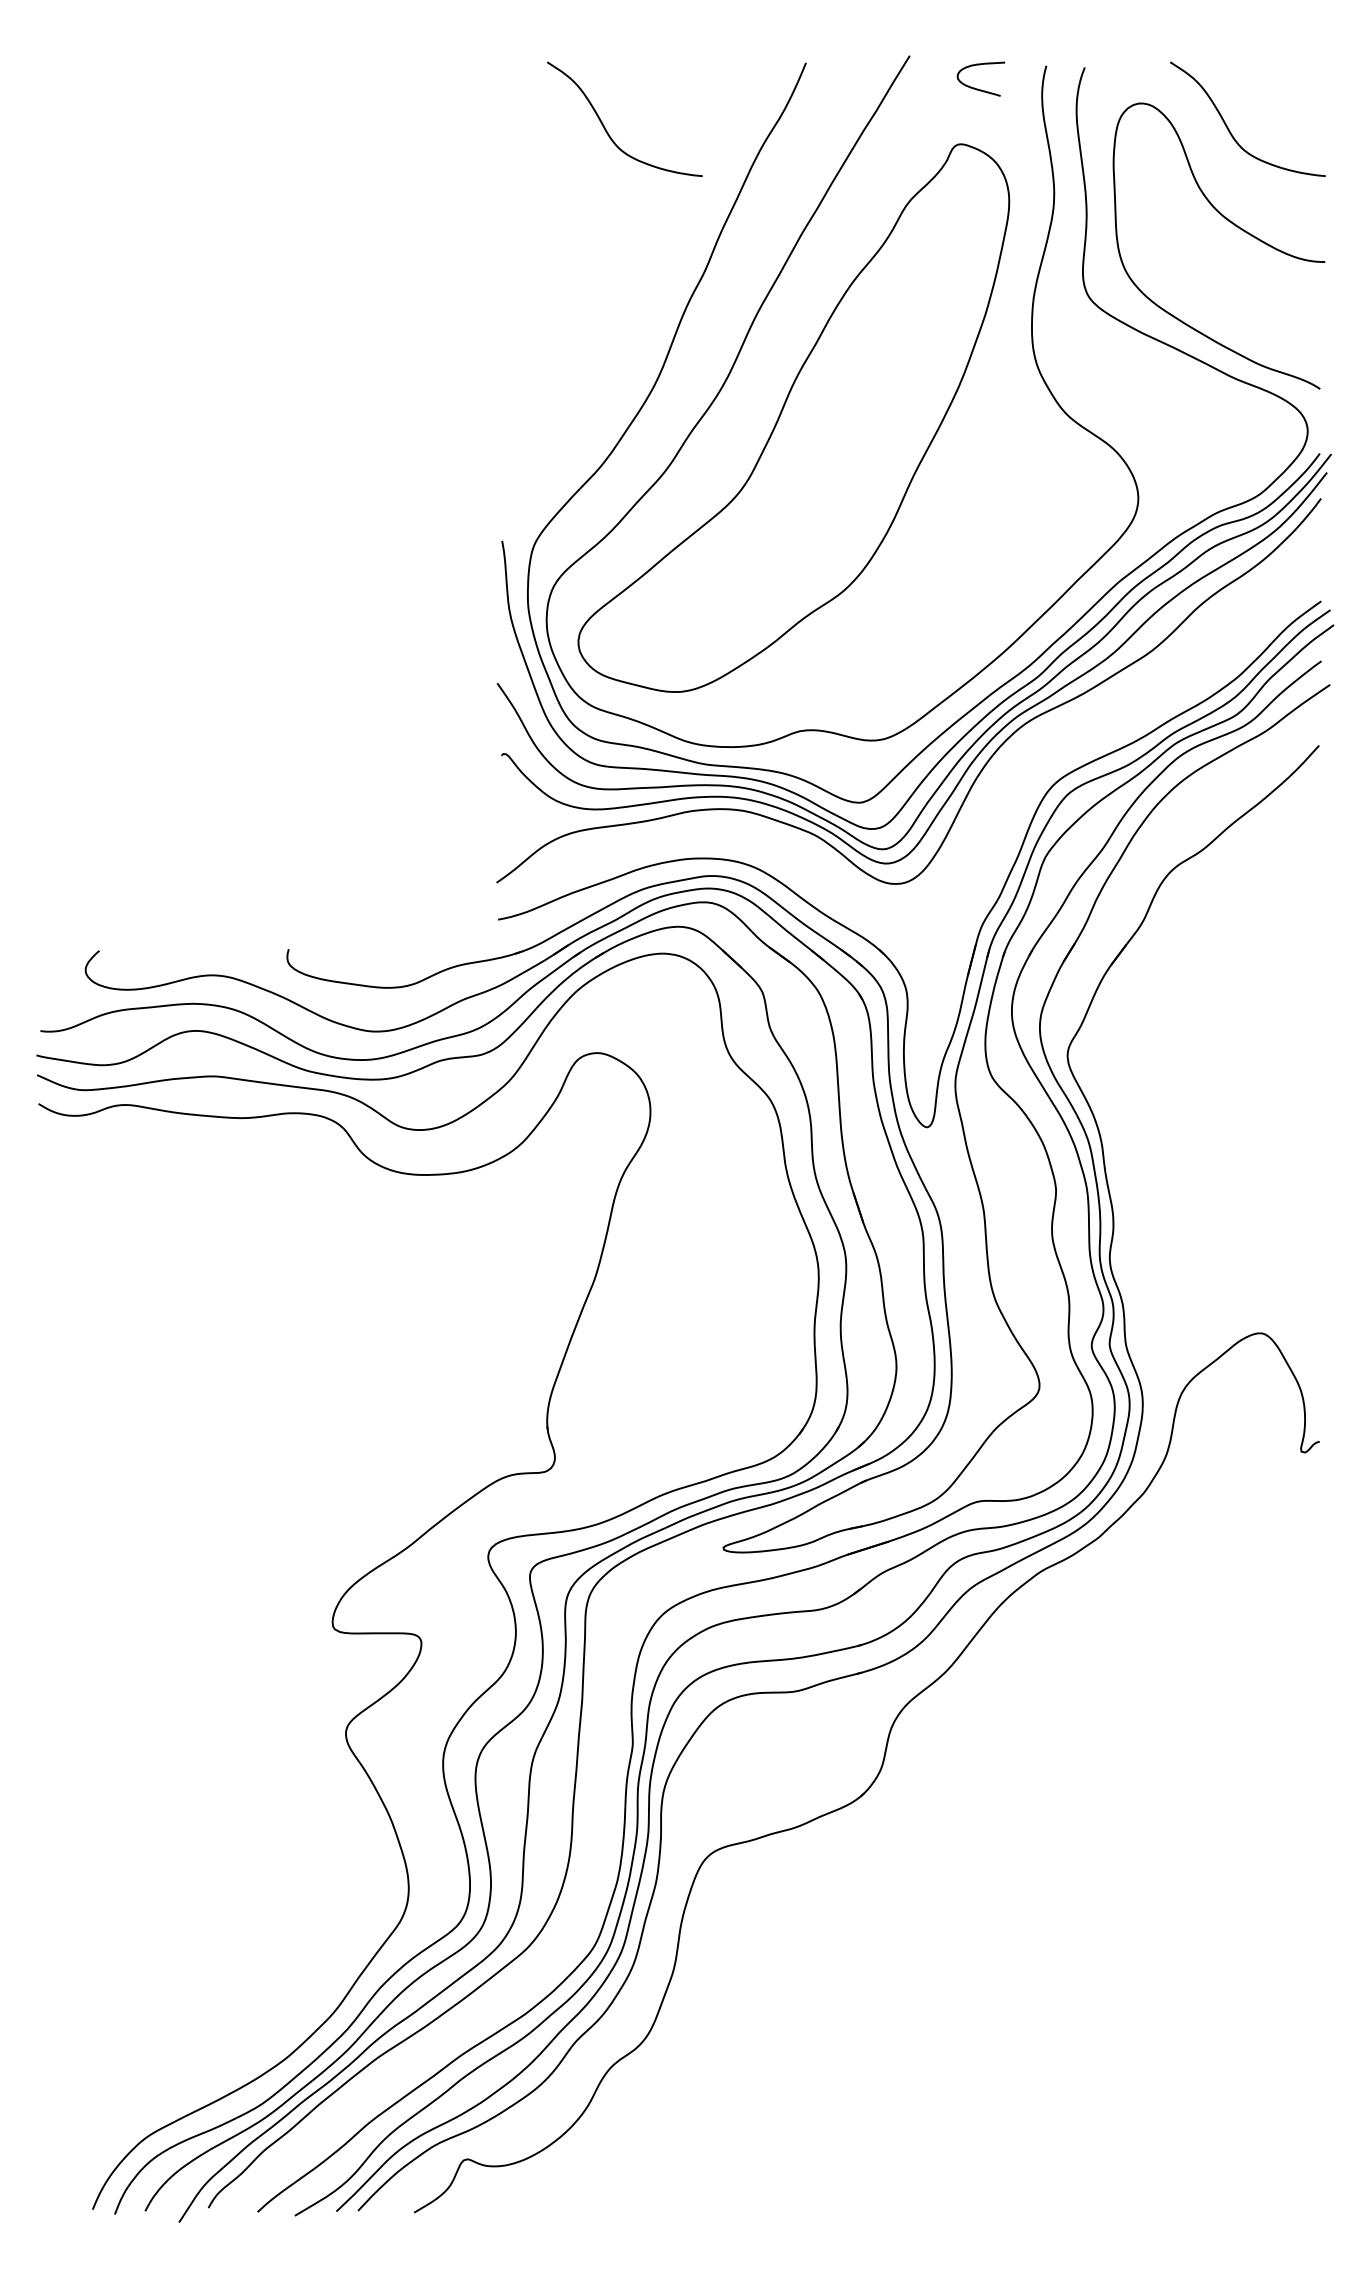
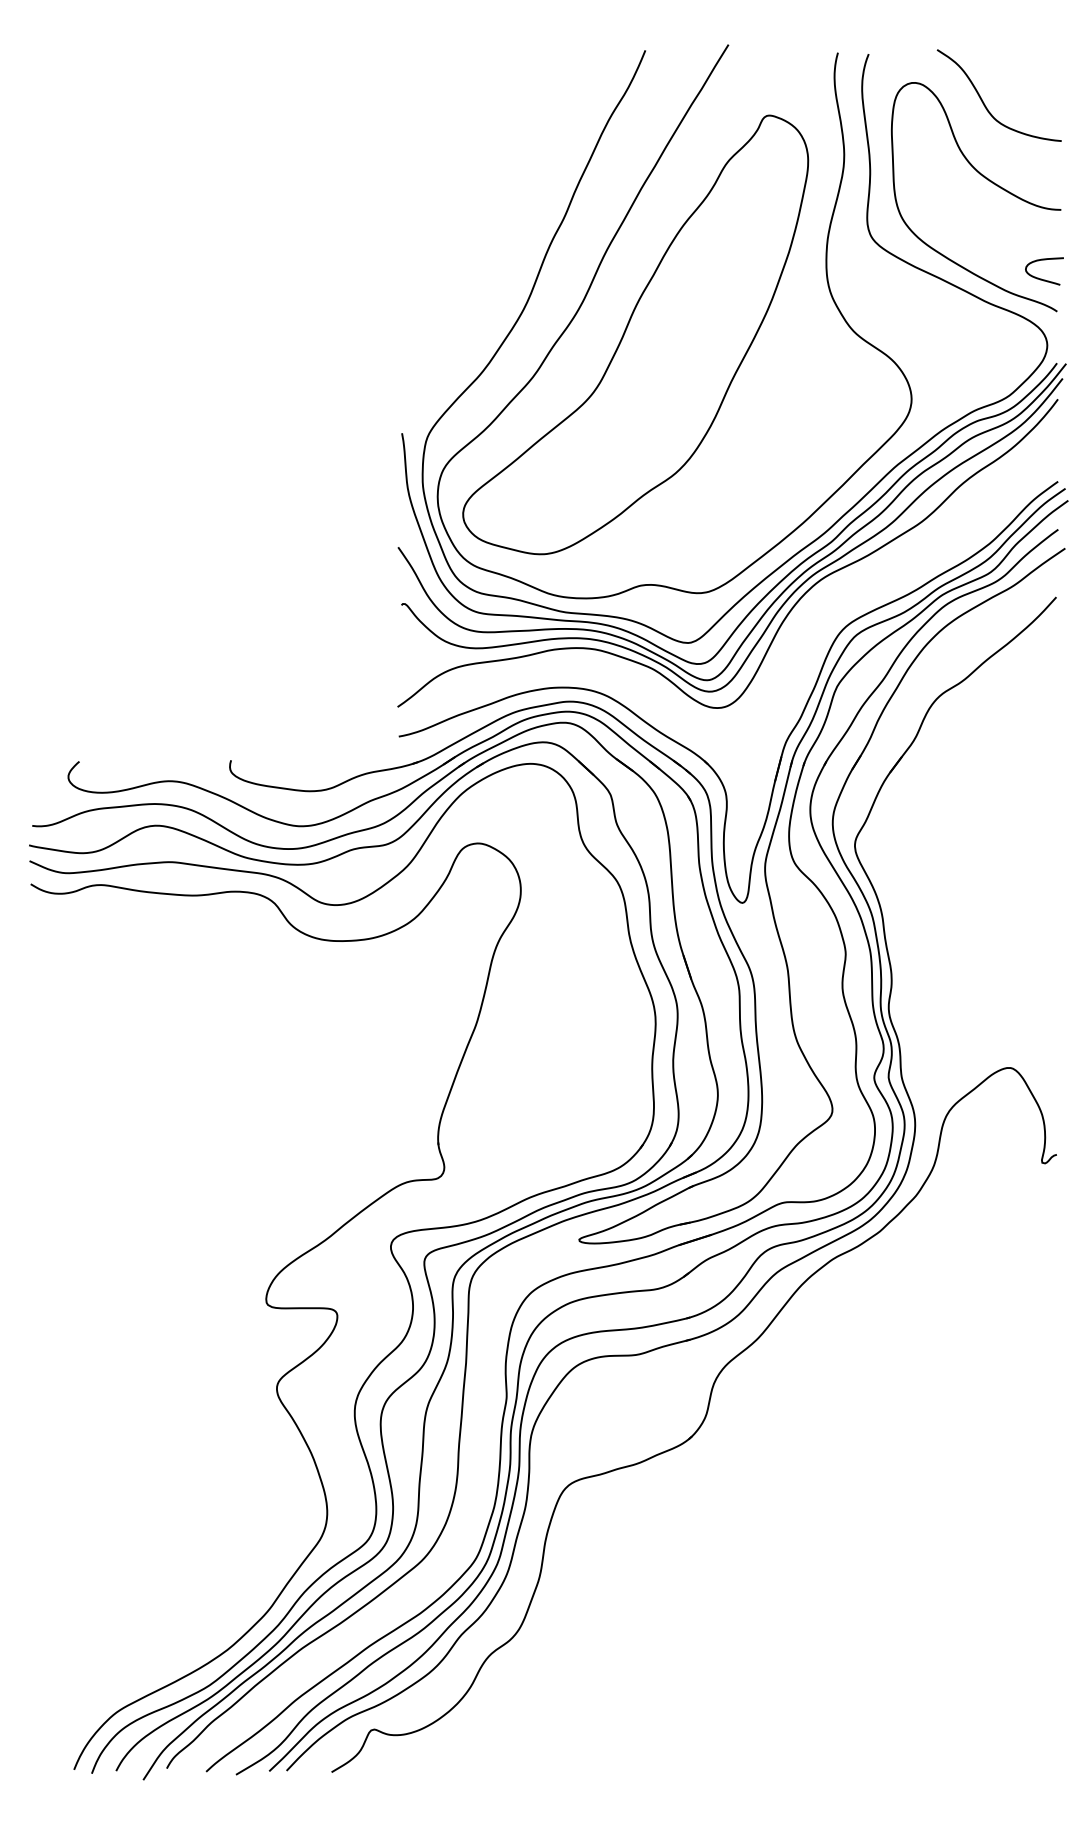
curve: (977, 88) -> (1041, 278), moved
curve: (606, 127) -> (485, 102), removed

